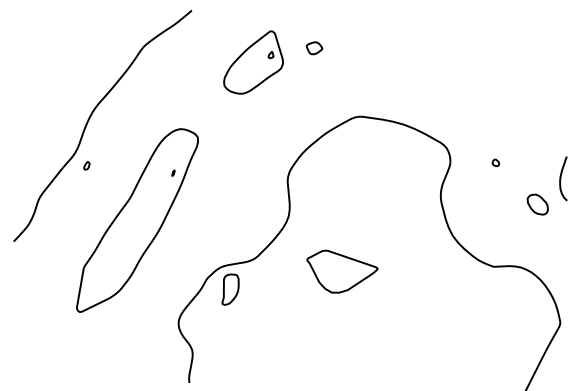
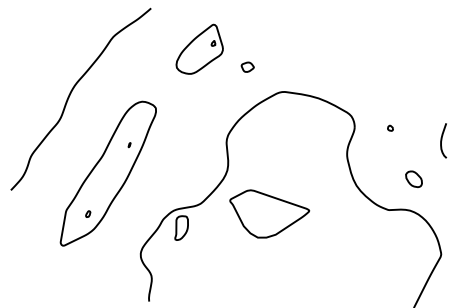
part: (314, 48) -> (247, 67), moved
part: (86, 165) -> (87, 213), moved
part: (173, 172) -> (129, 144), moved
part: (537, 204) -> (413, 179), moved
part: (342, 271) -> (269, 213), size x1.43

